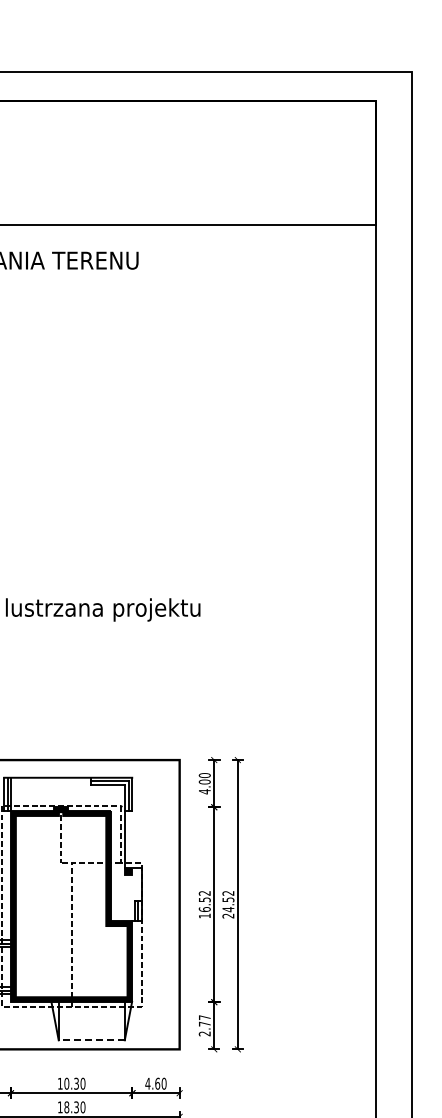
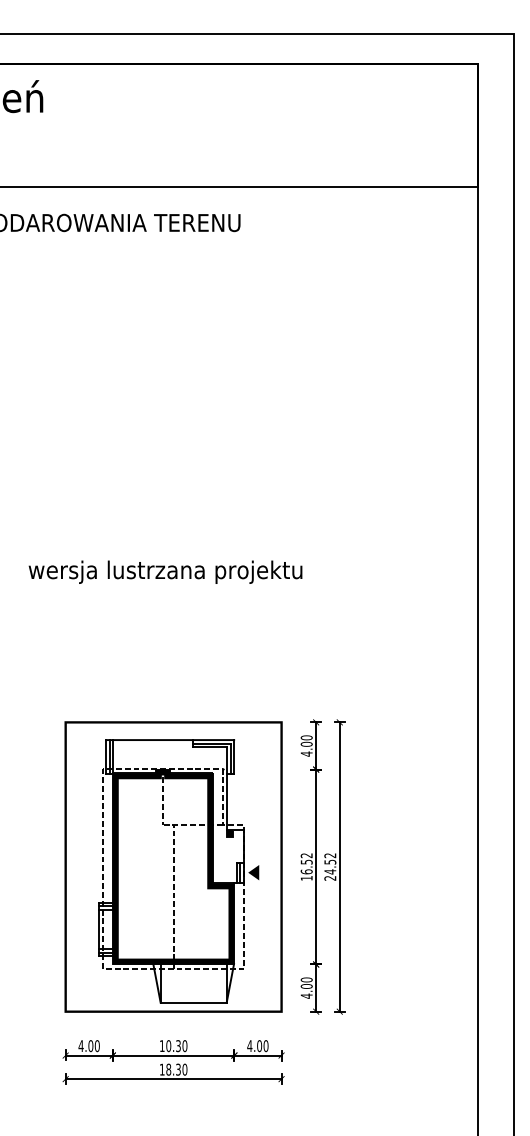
fill: (151, 910) -> (253, 872), added
text: (204, 1025) -> (306, 987), 2.77 -> 4.00
line: (91, 1040) -> (193, 1002), dashed -> solid
text: (157, 1083) -> (259, 1045), 4.60 -> 4.00

